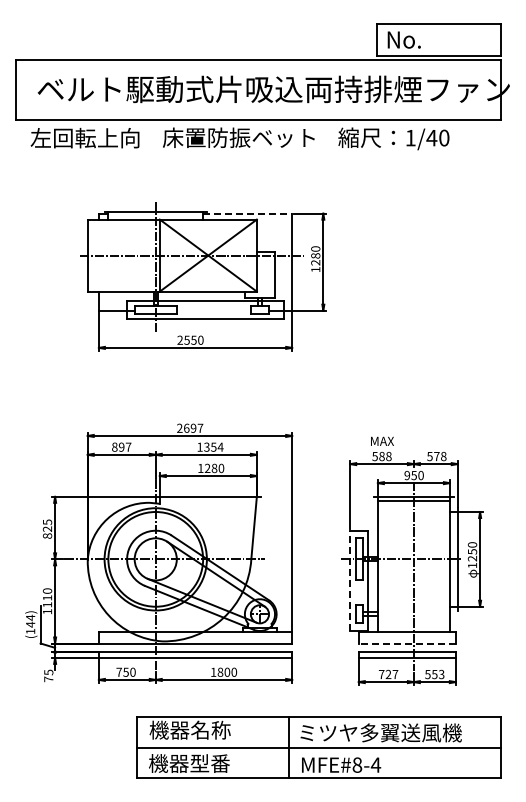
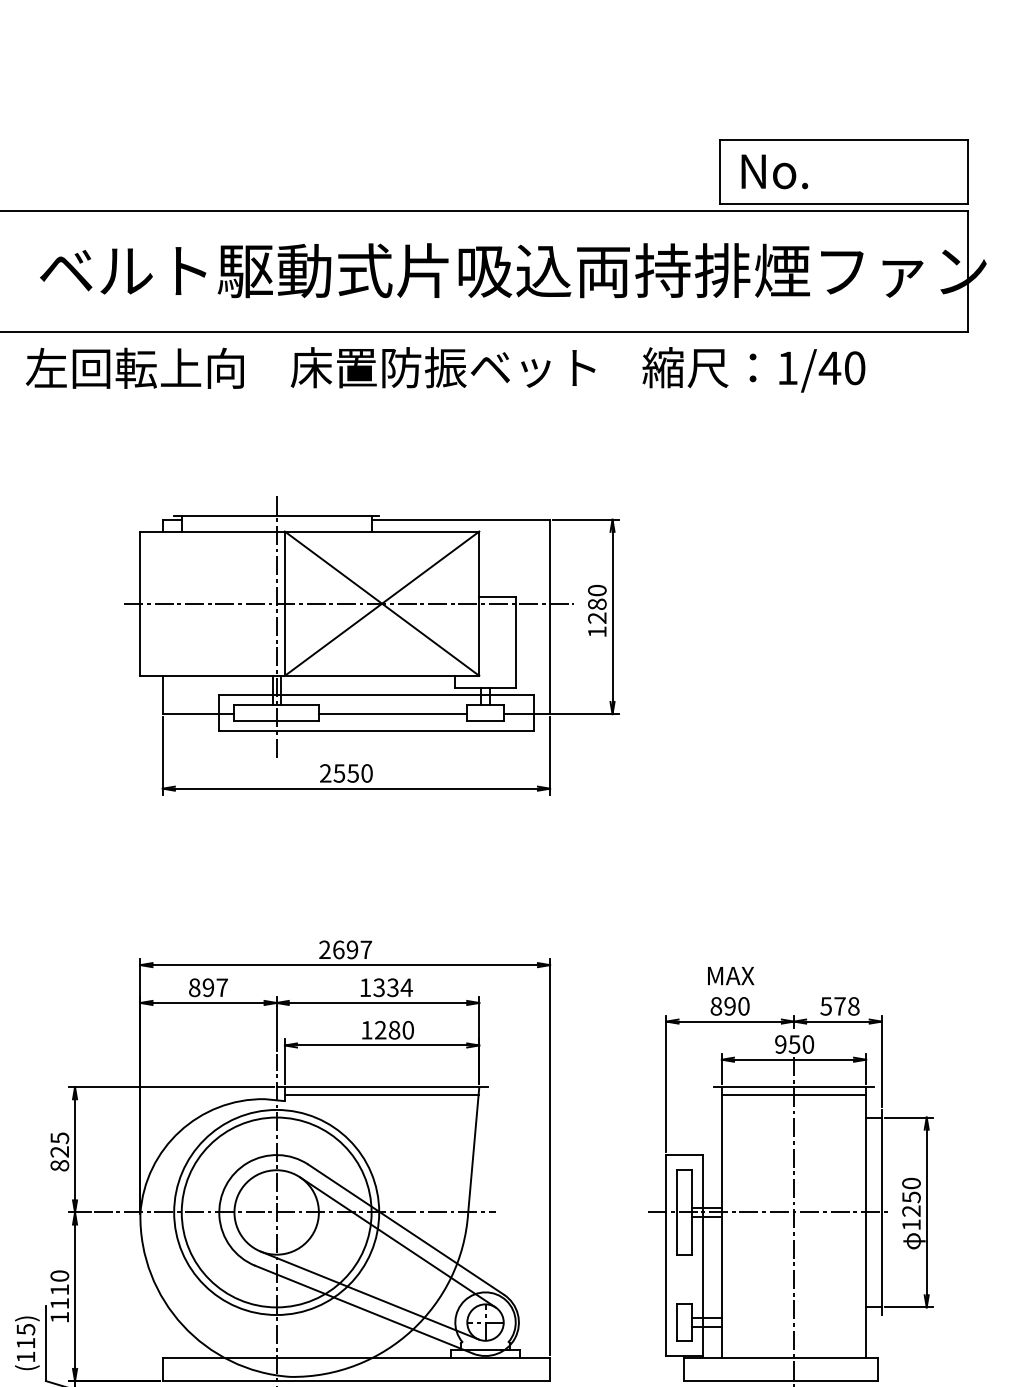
line: (247, 213) -> (460, 519), dashed -> solid
line: (213, 310) -> (392, 713), added
text: (213, 446) -> (392, 986), 1354 -> 1334
text: (381, 456) -> (729, 1006), 588 -> 890
line: (207, 500) -> (380, 1094), added
line: (350, 580) -> (666, 1254), dashed -> solid
text: (30, 620) -> (25, 1334), (144) -> (115)
line: (407, 643) -> (781, 1381), dashed -> solid

